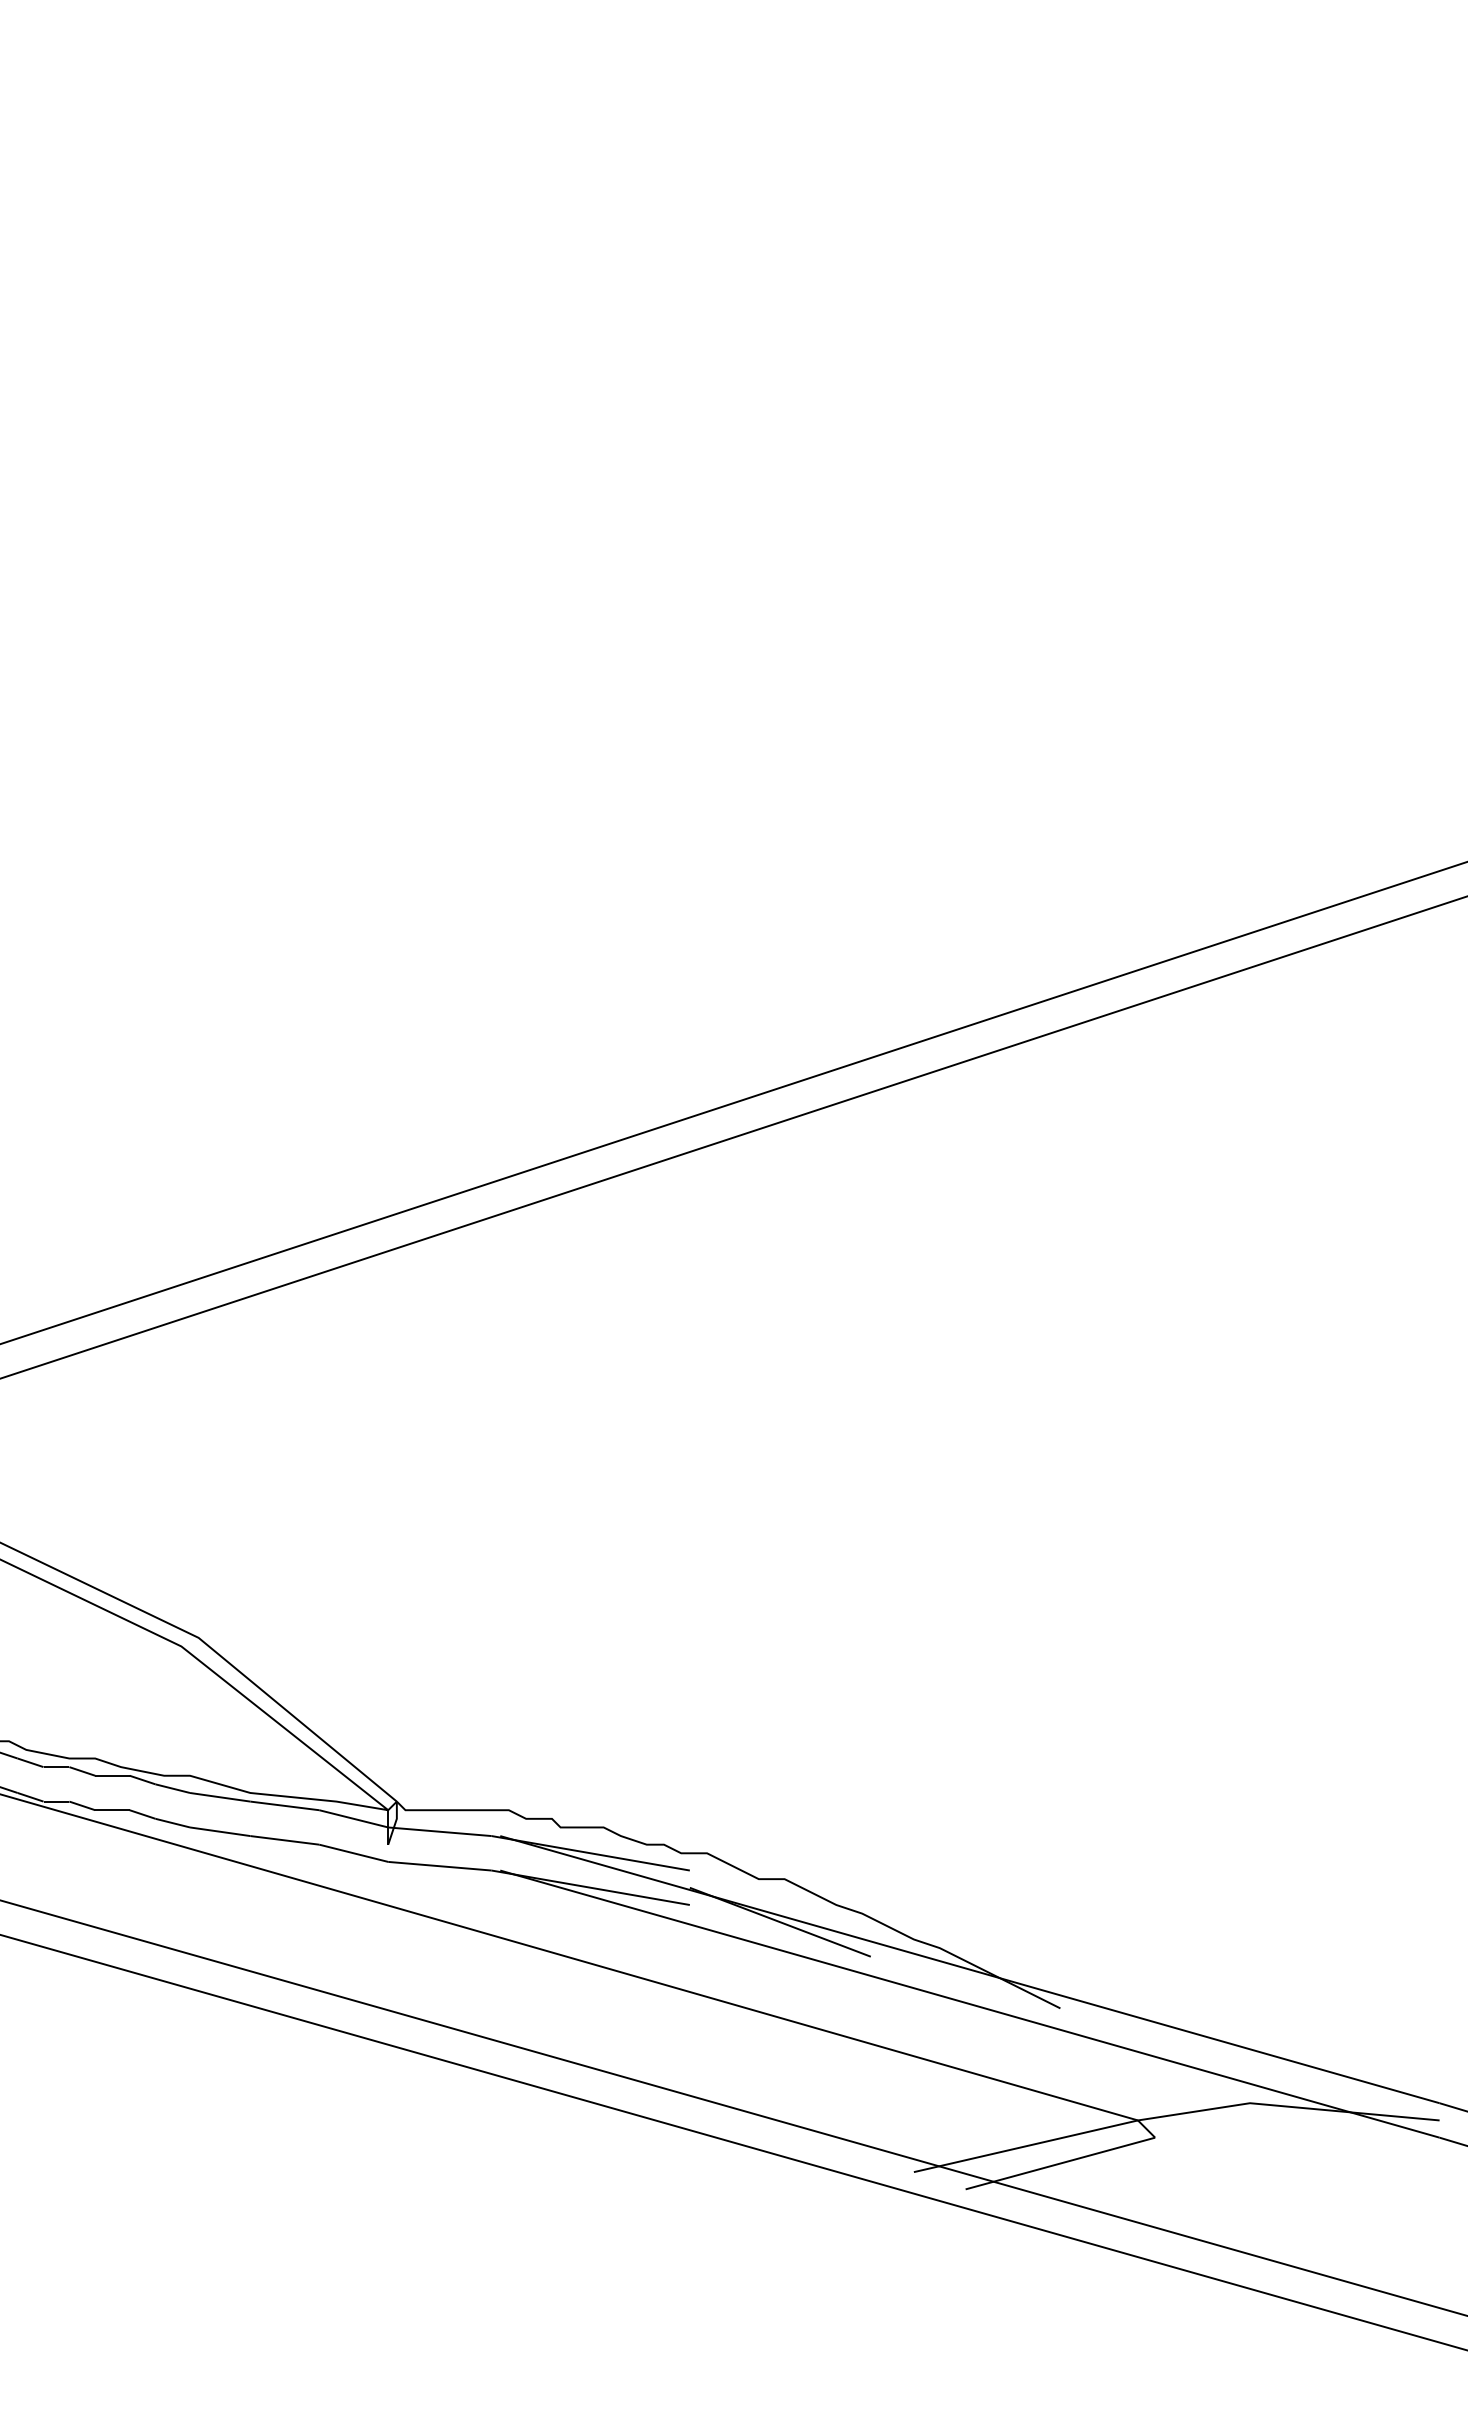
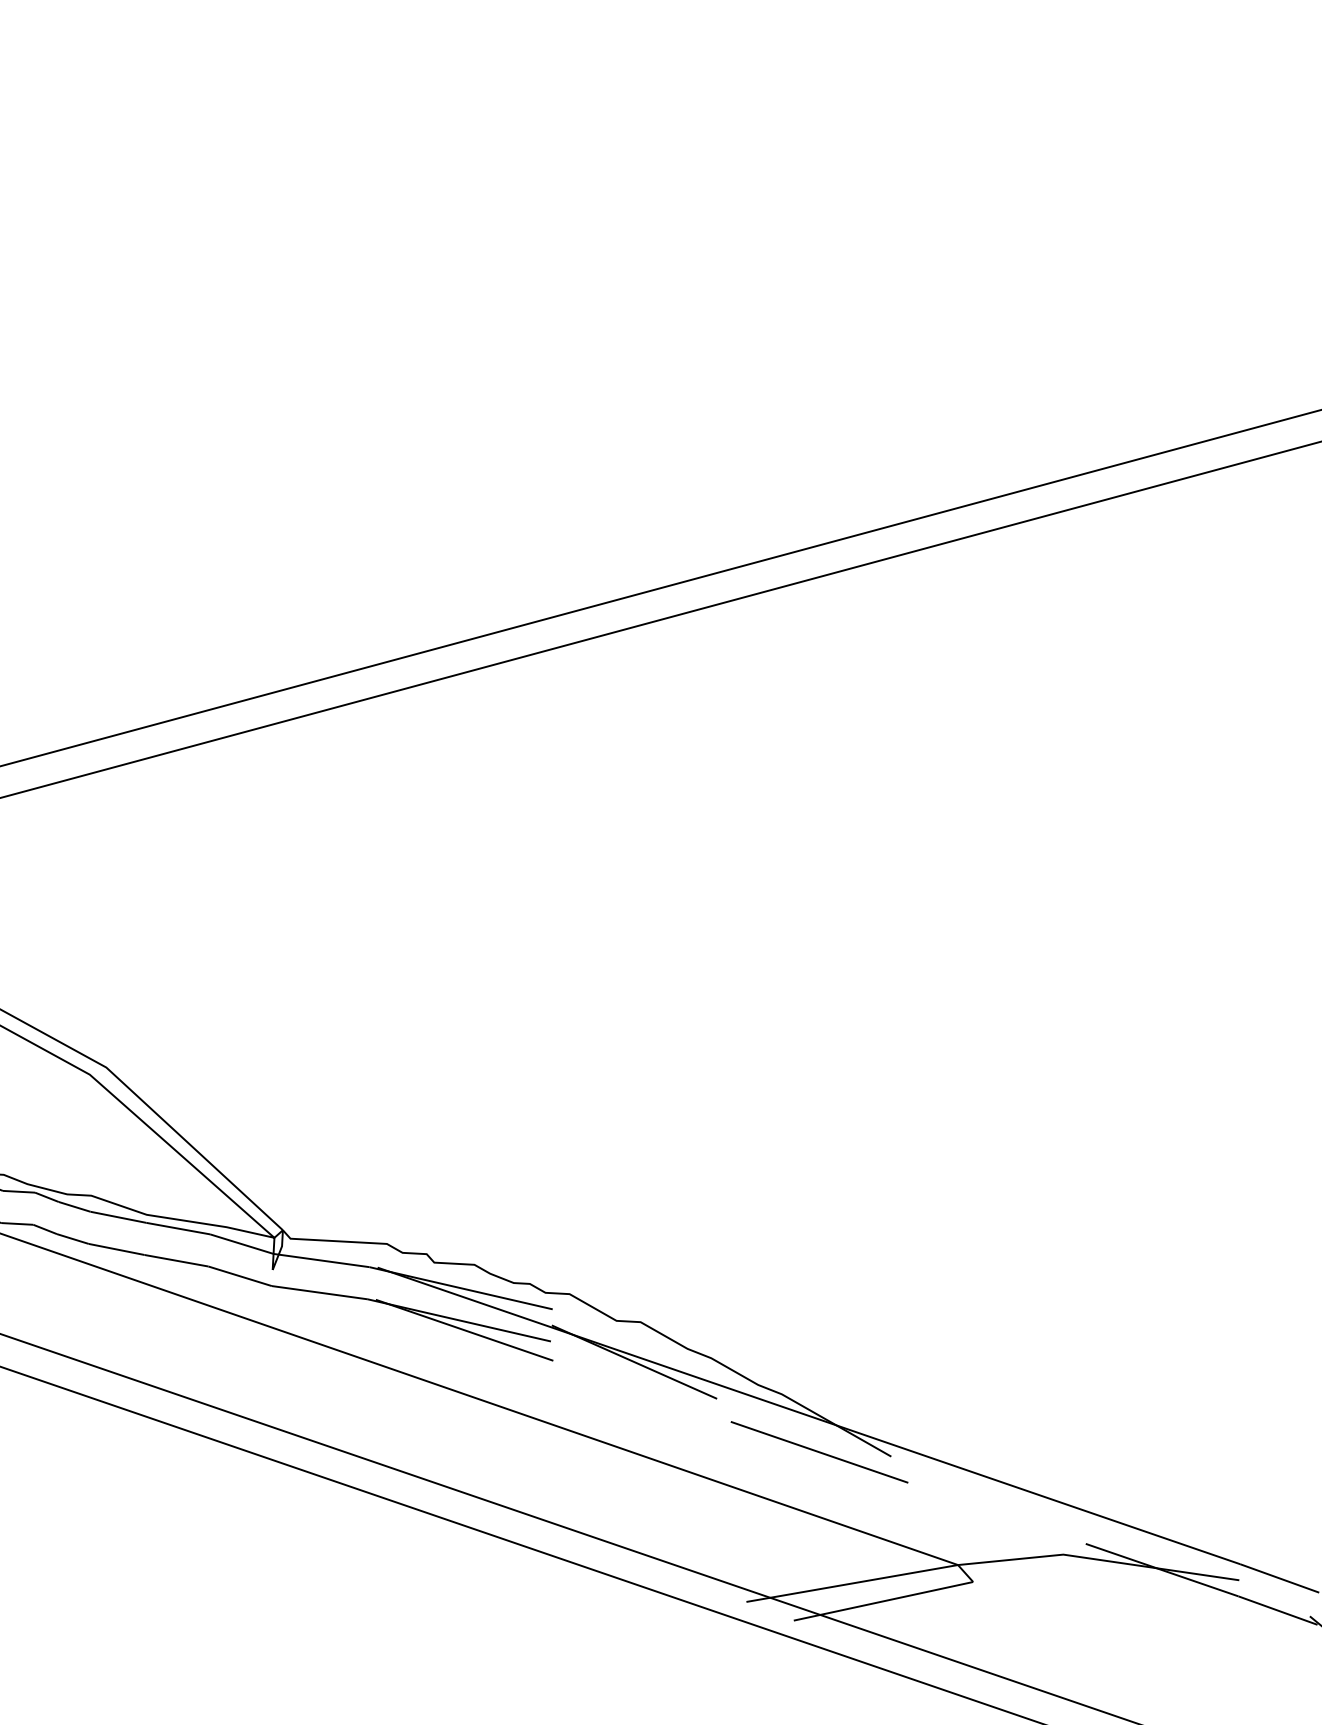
line: (970, 2004) -> (807, 1448), solid -> dashed

